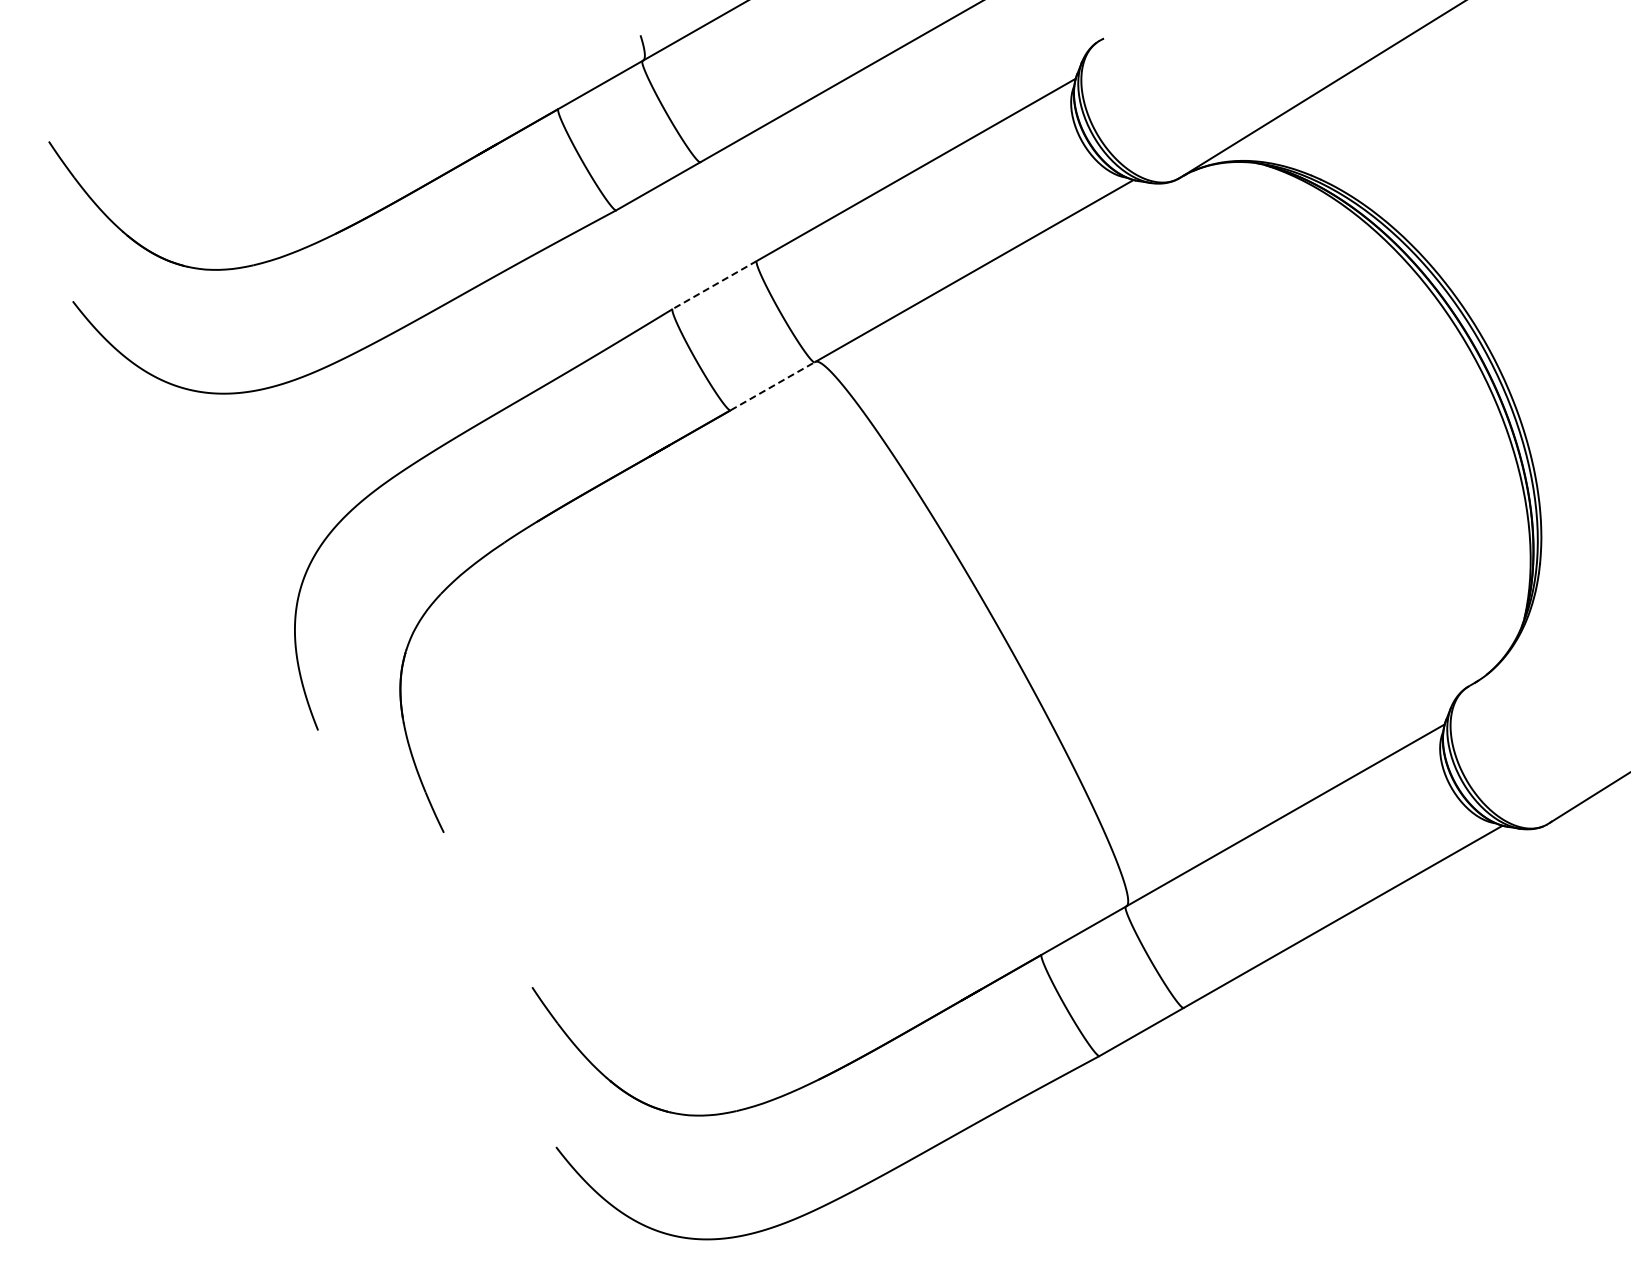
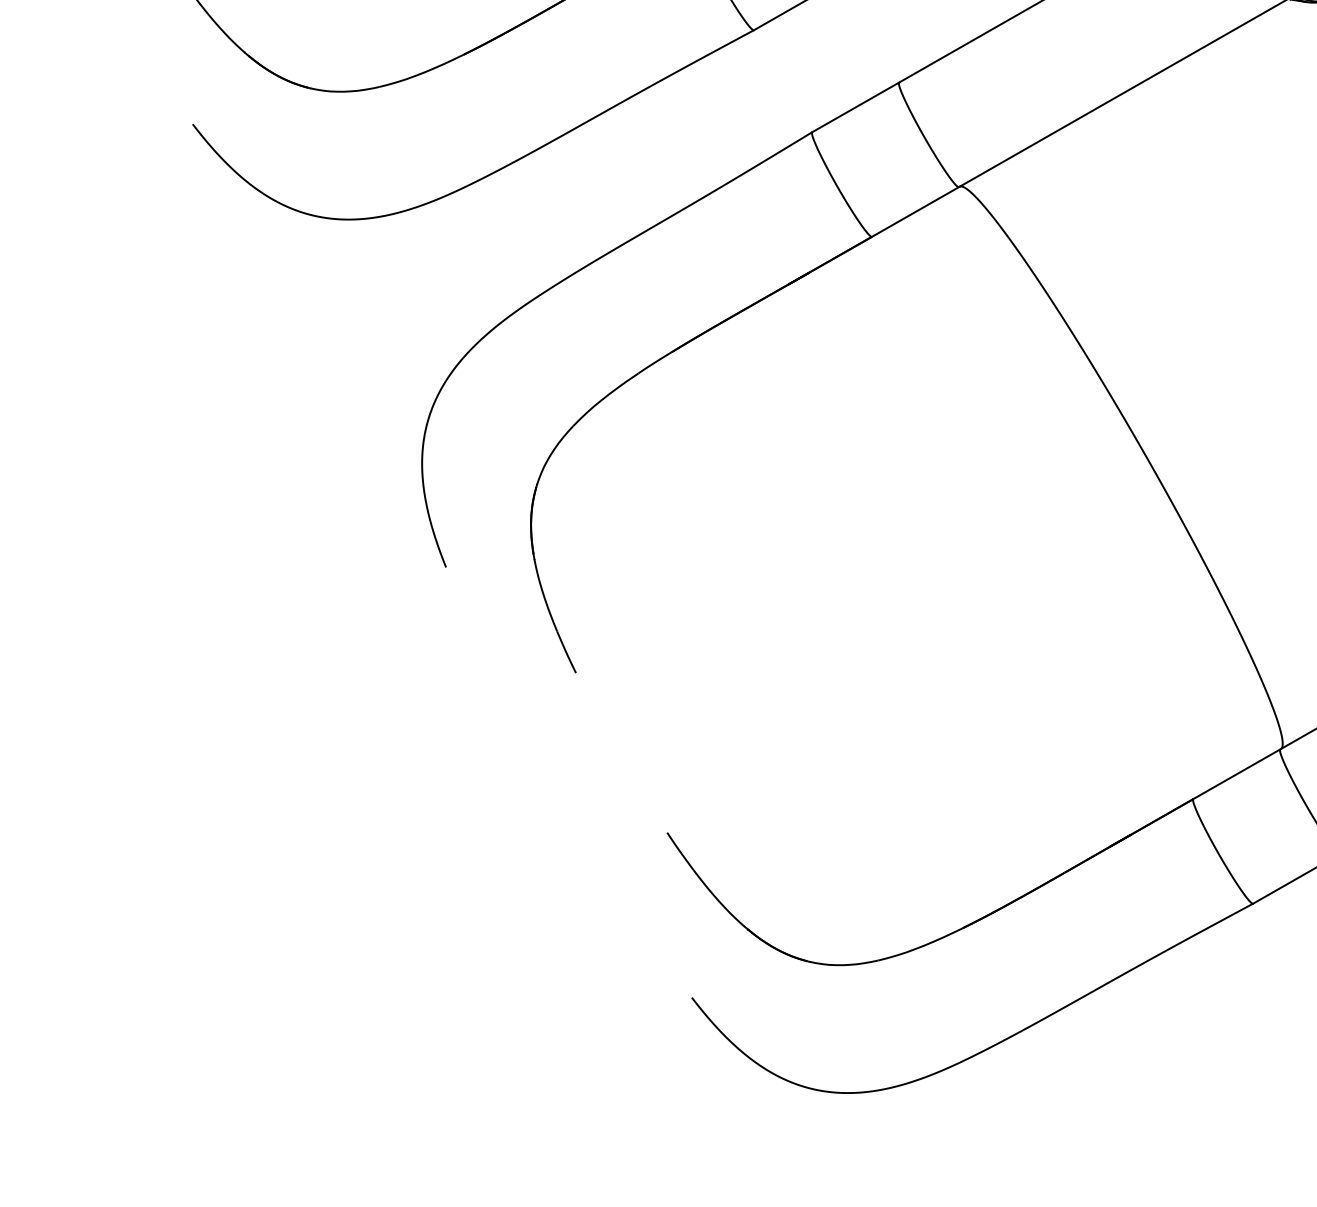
line: (714, 285) -> (855, 107), dashed -> solid
line: (773, 386) -> (916, 212), dashed -> solid

